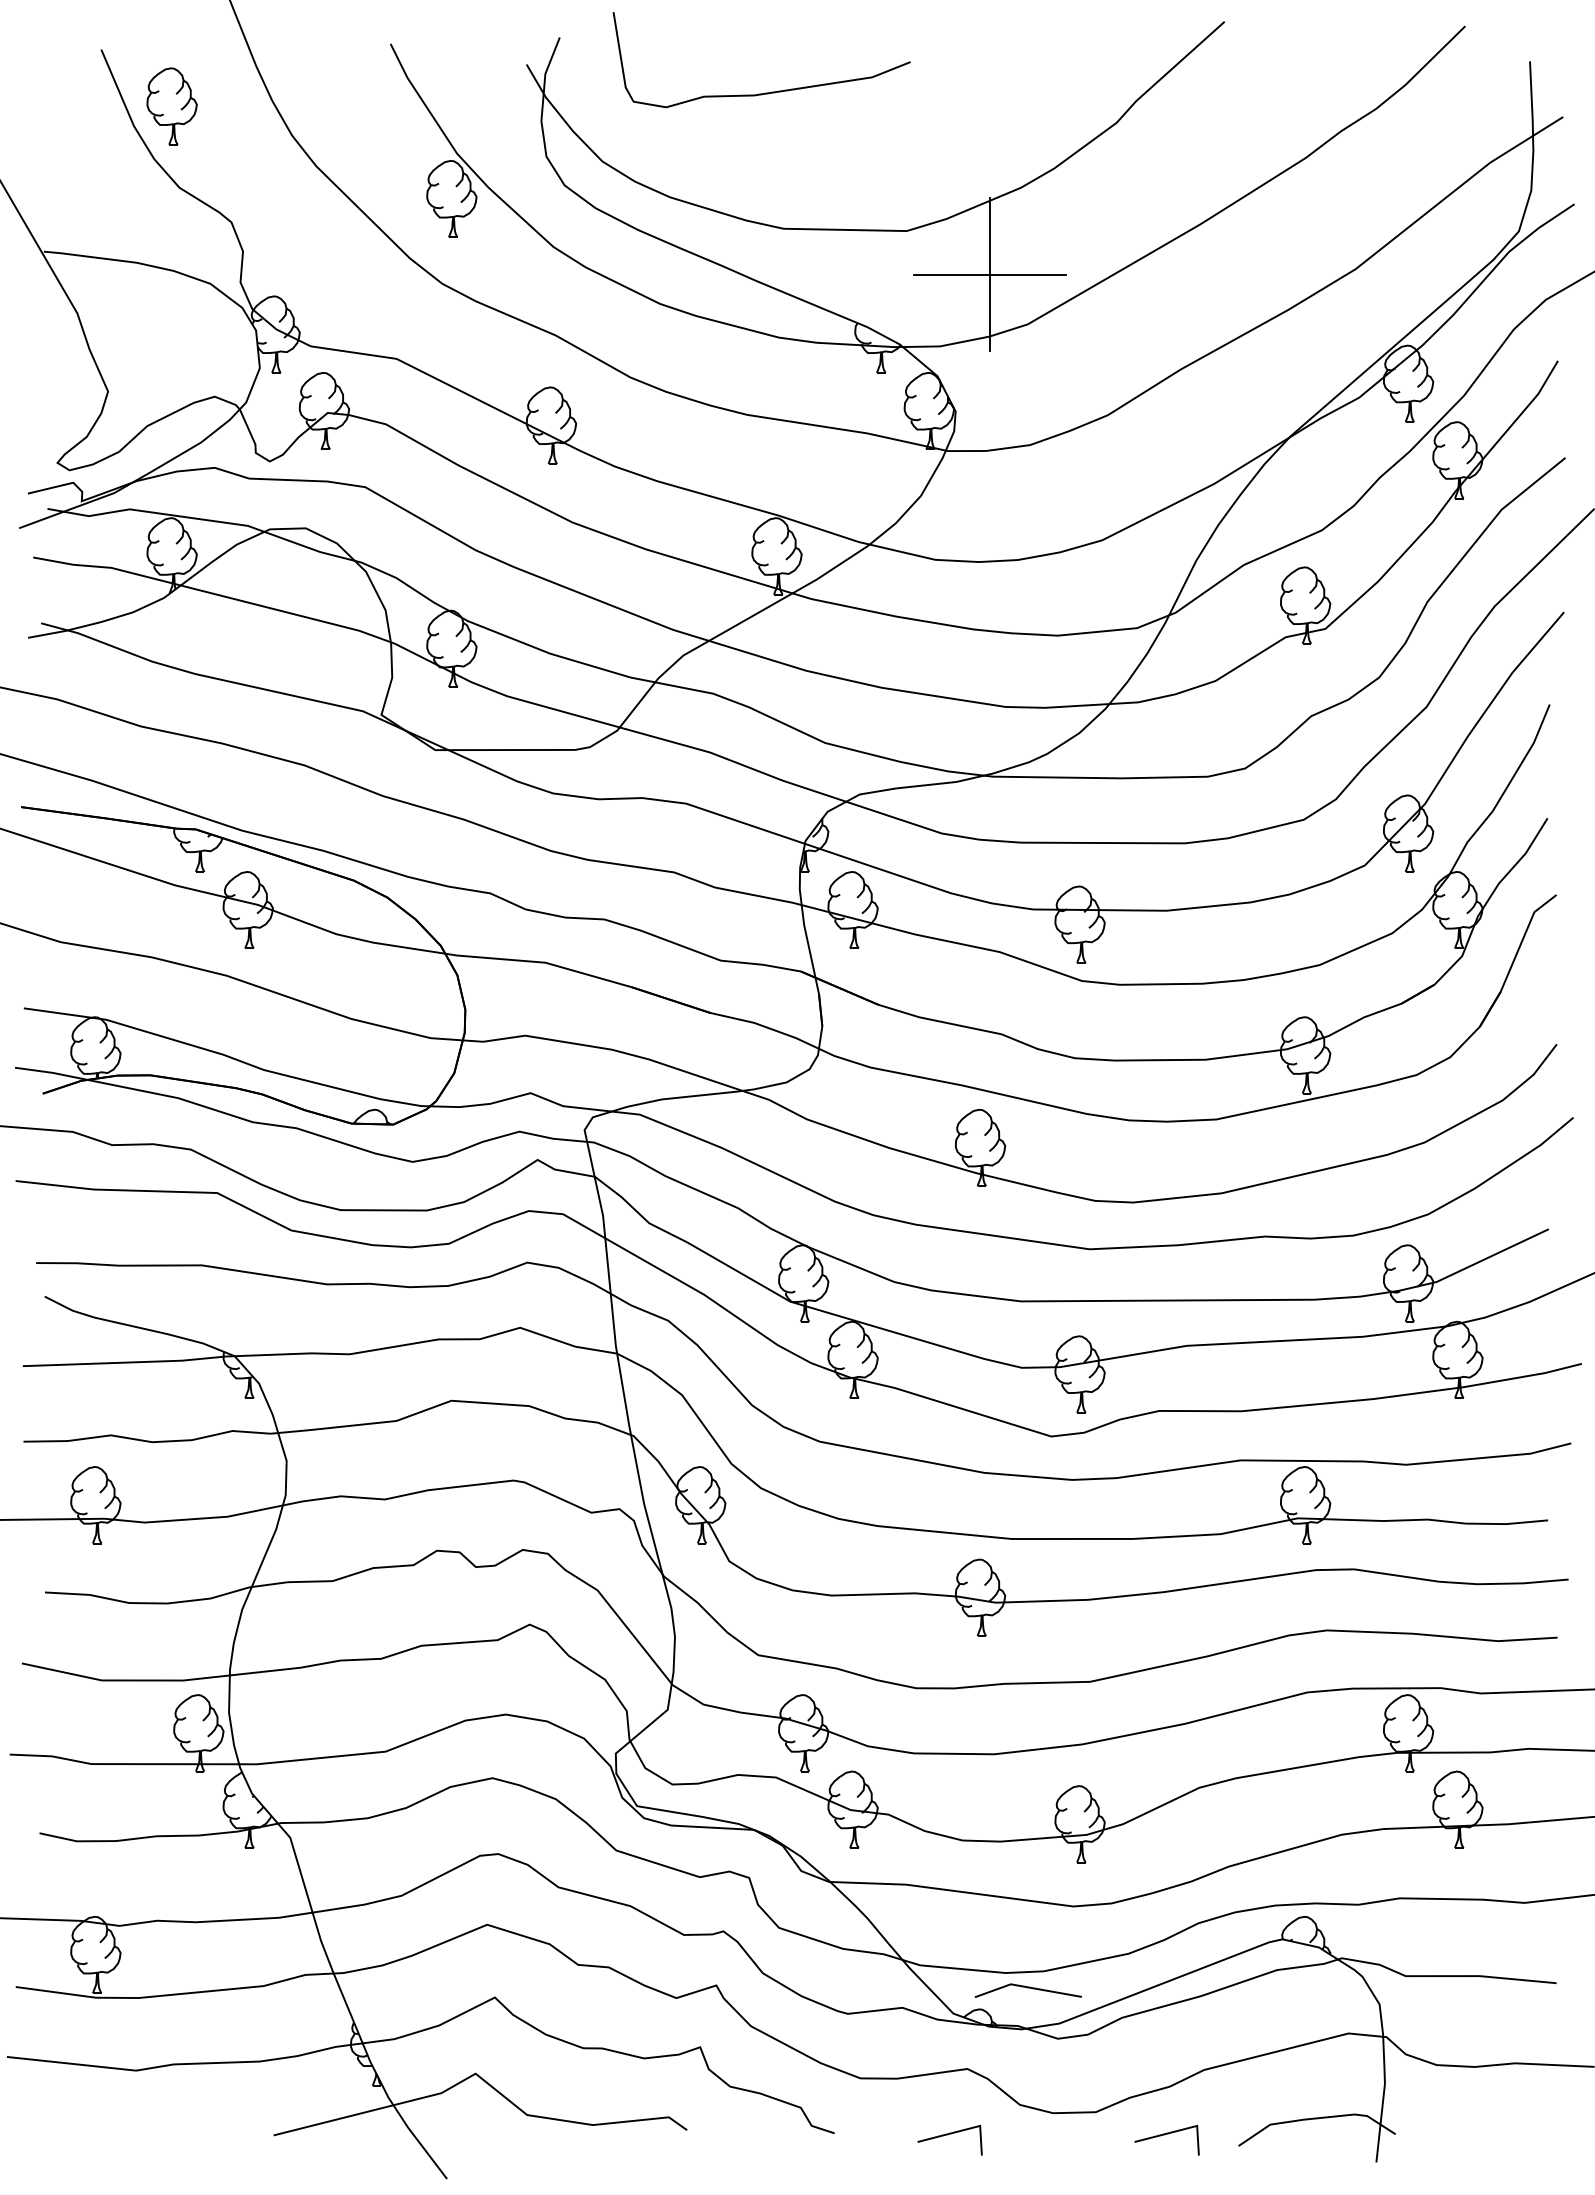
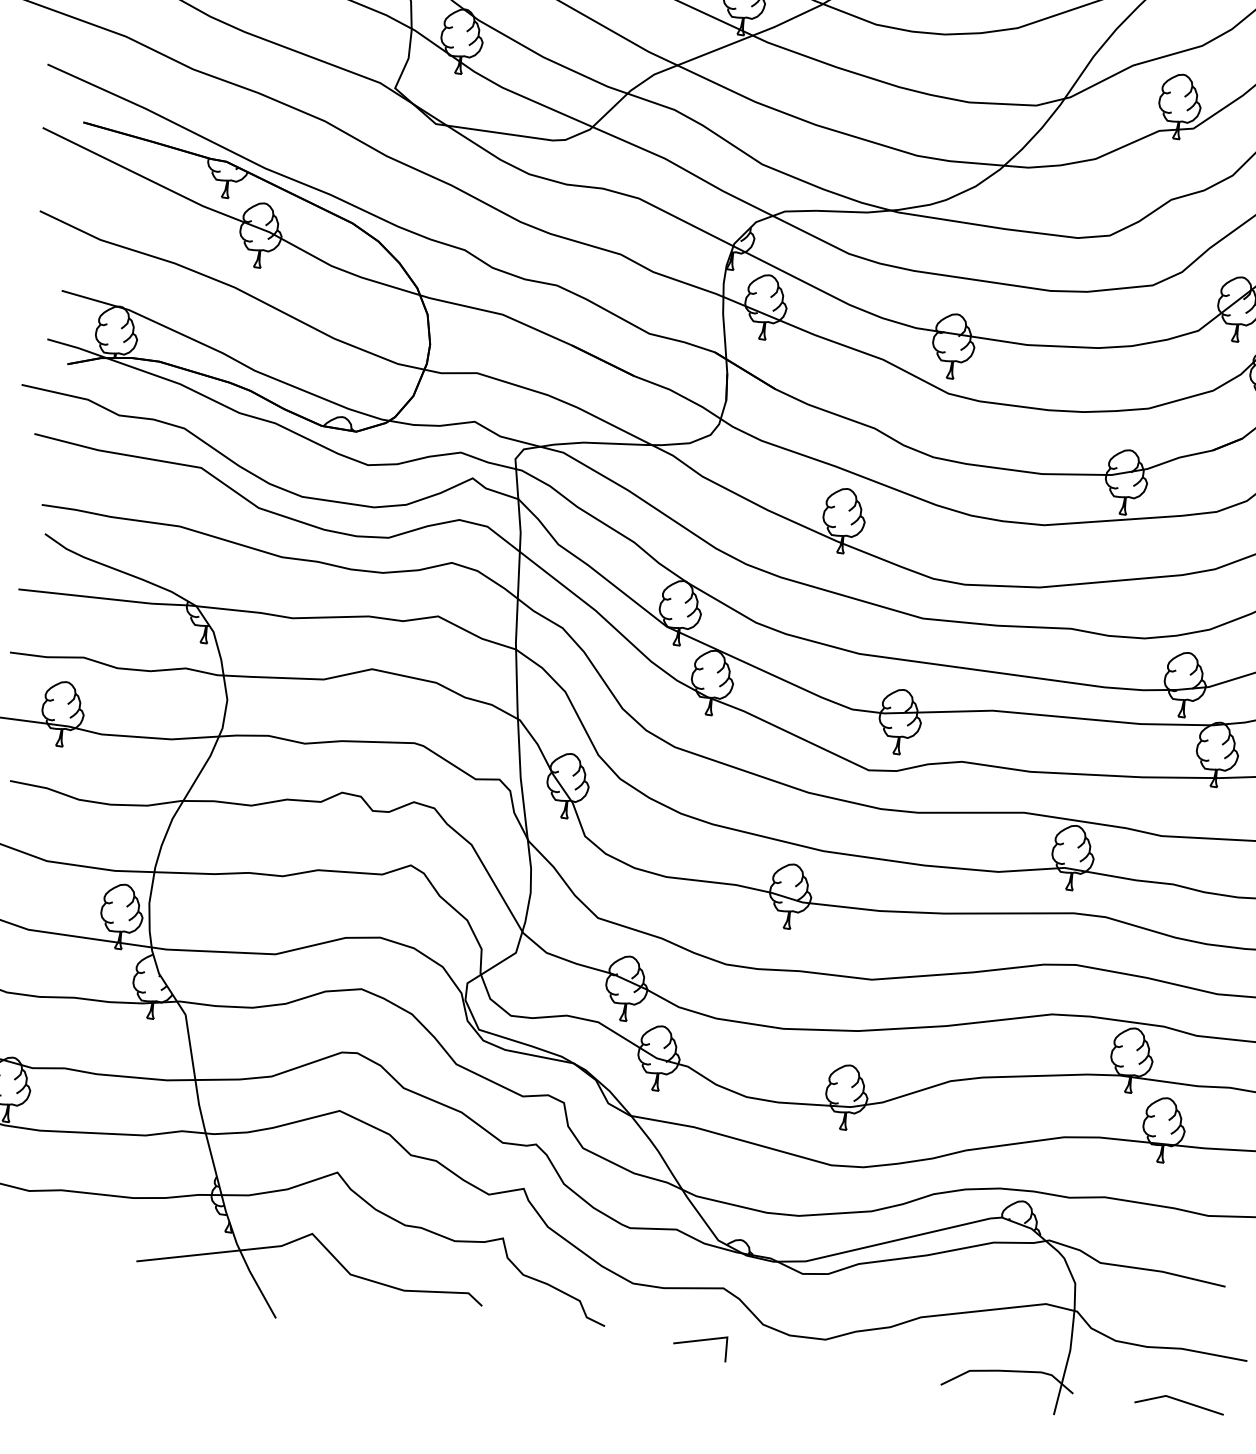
line: (1027, 1988) -> (1179, 1401), moved
line: (1164, 2135) -> (880, 1367), removed

